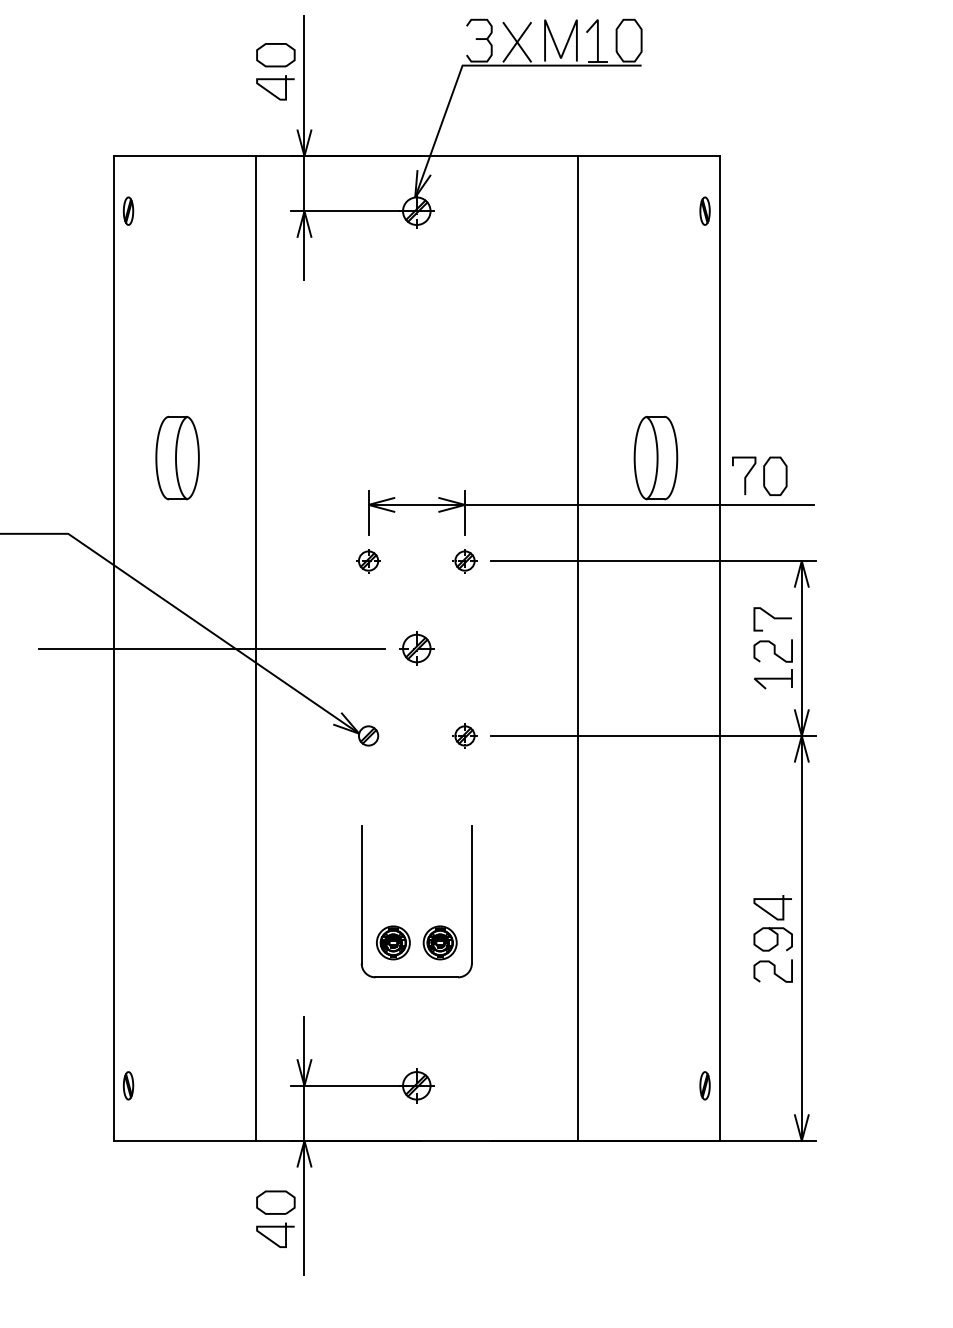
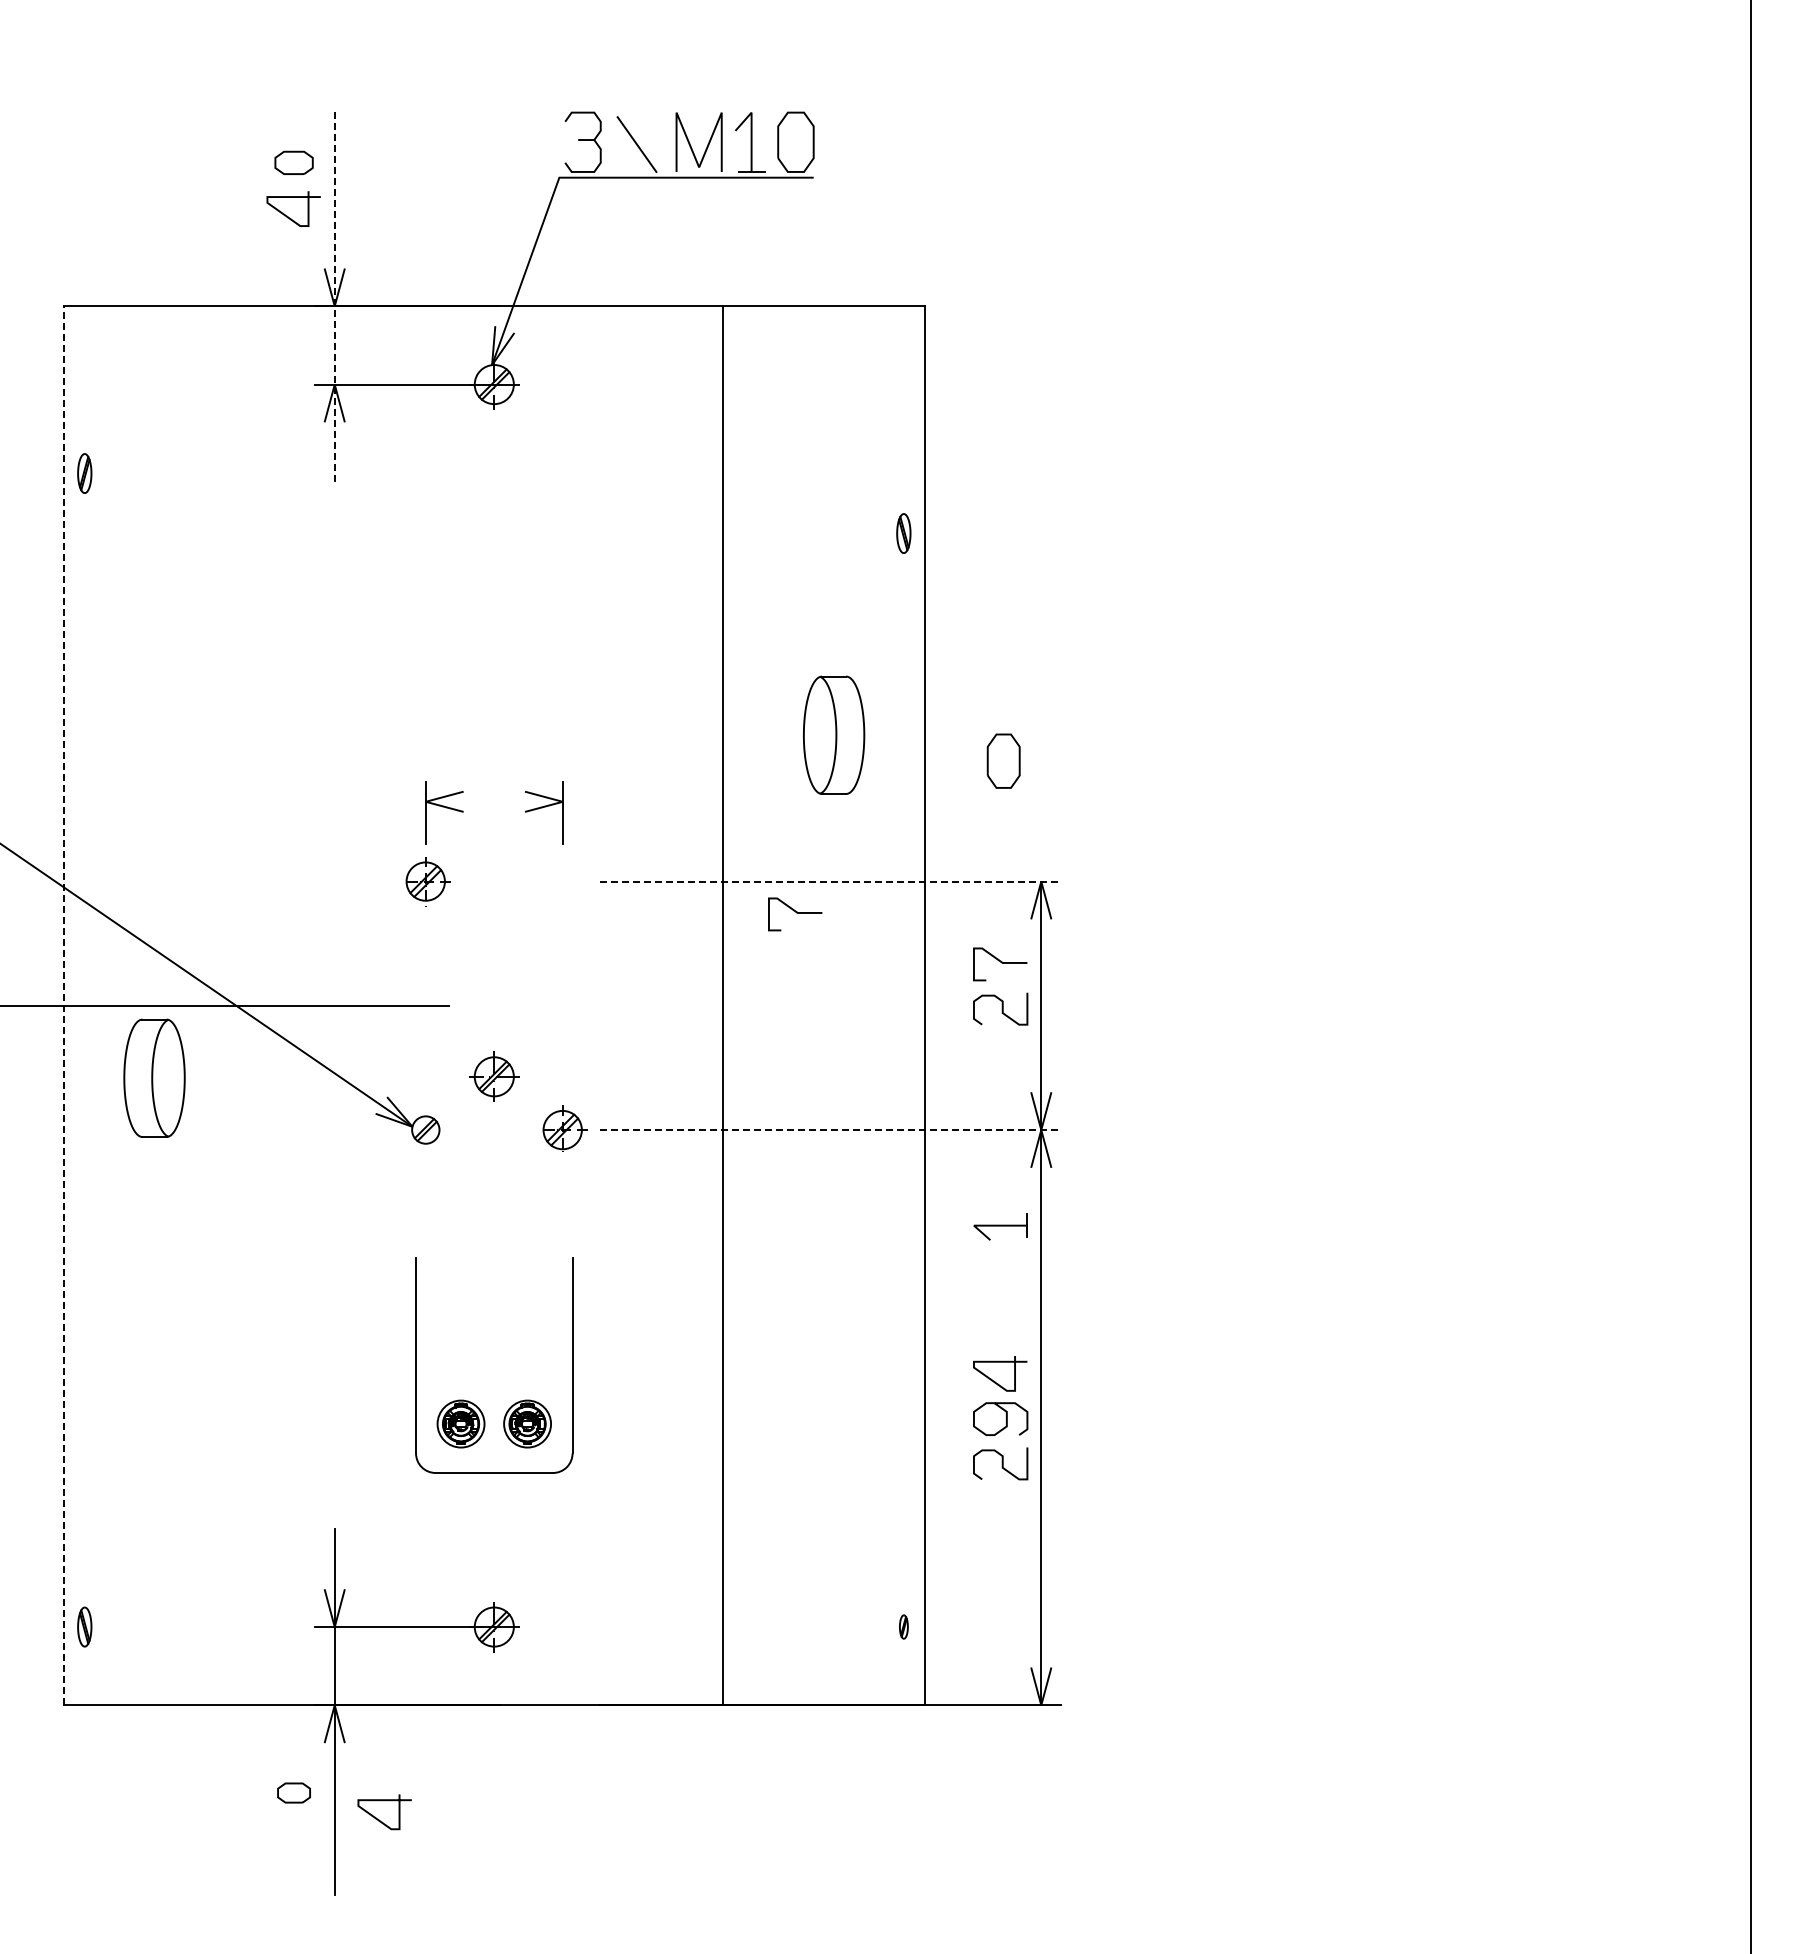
line: (516, 42) -> (636, 144), removed
part: (275, 54) -> (293, 162), size x0.7
line: (304, 147) -> (334, 294), solid -> dashed
part: (128, 211) -> (84, 473), moved
part: (704, 211) -> (903, 533), moved
part: (177, 457) -> (154, 1077), moved
curve: (745, 475) -> (961, 760), removed
line: (590, 504) -> (741, 801), removed
part: (368, 561) -> (425, 881), size x1.4
part: (464, 561) -> (562, 881), removed
line: (654, 561) -> (831, 881), solid -> dashed
curve: (629, 583) -> (796, 913), added
line: (113, 648) -> (63, 1005), solid -> dashed
line: (255, 648) -> (265, 1005), removed
part: (416, 648) -> (494, 1076), moved
part: (773, 679) -> (1000, 1226), moved
part: (464, 735) -> (562, 1129), size x1.4
line: (654, 736) -> (831, 1130), solid -> dashed
part: (704, 1085) -> (903, 1626), size x0.6
part: (275, 1202) -> (293, 1792), size x0.6
curve: (271, 1240) -> (379, 1819), moved

